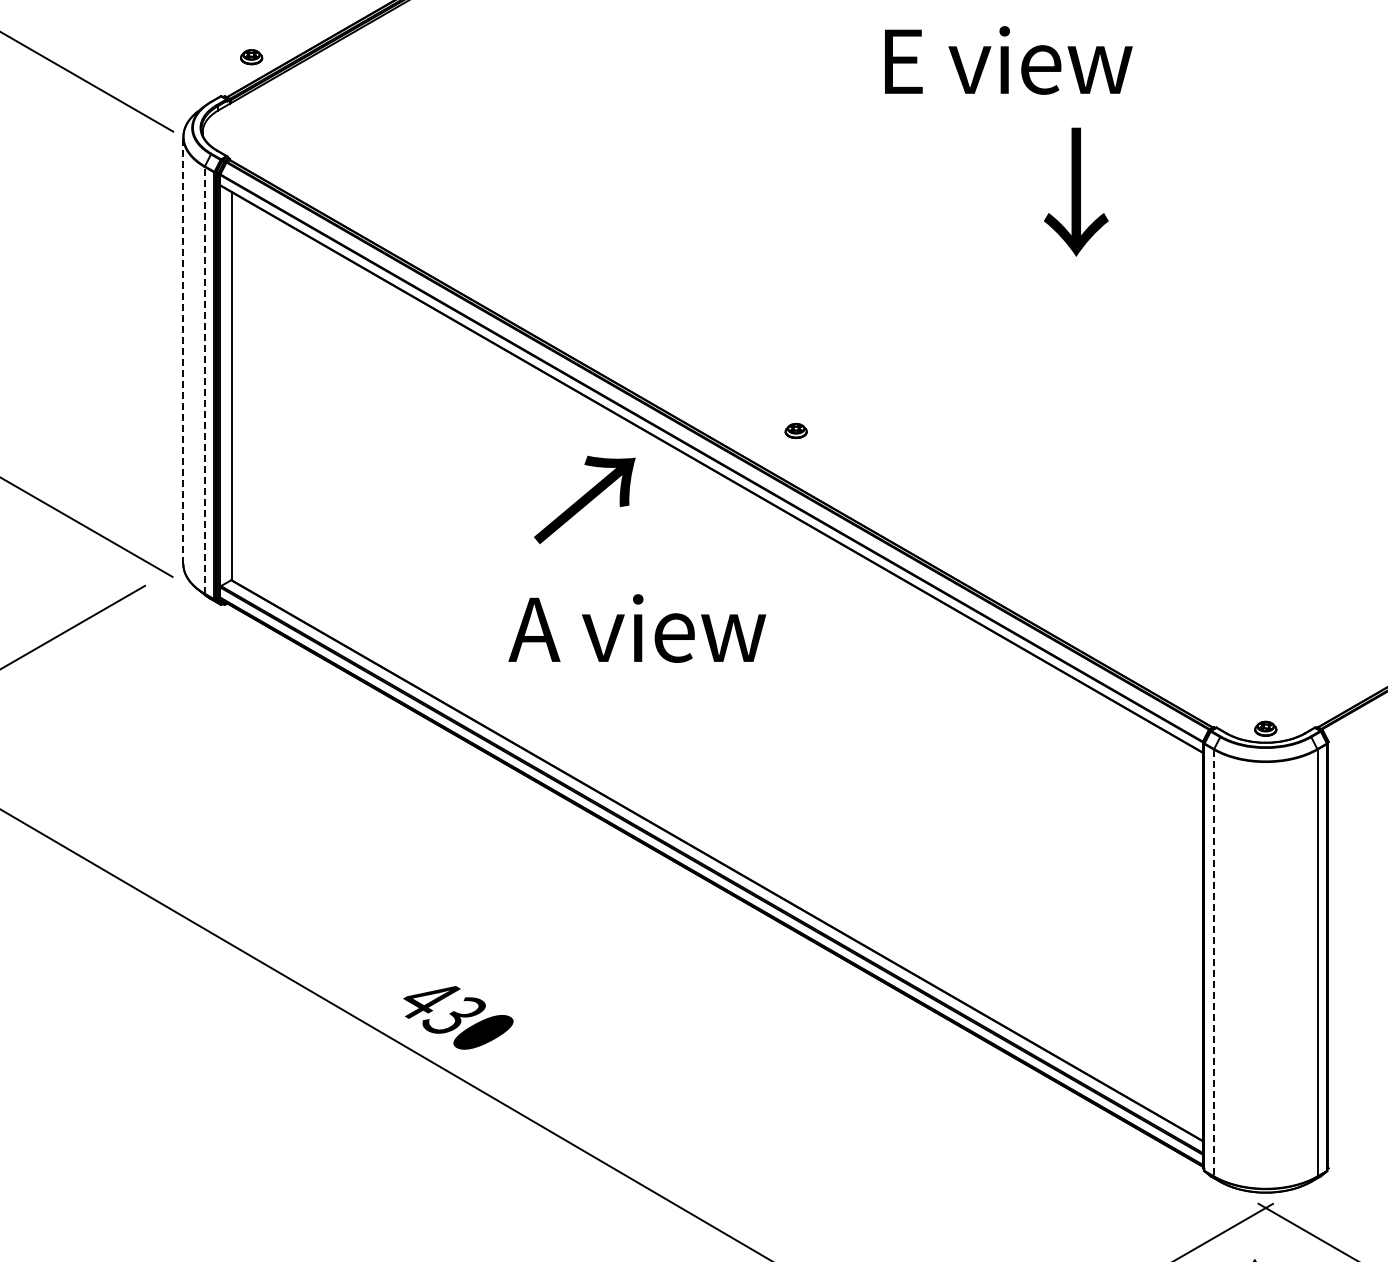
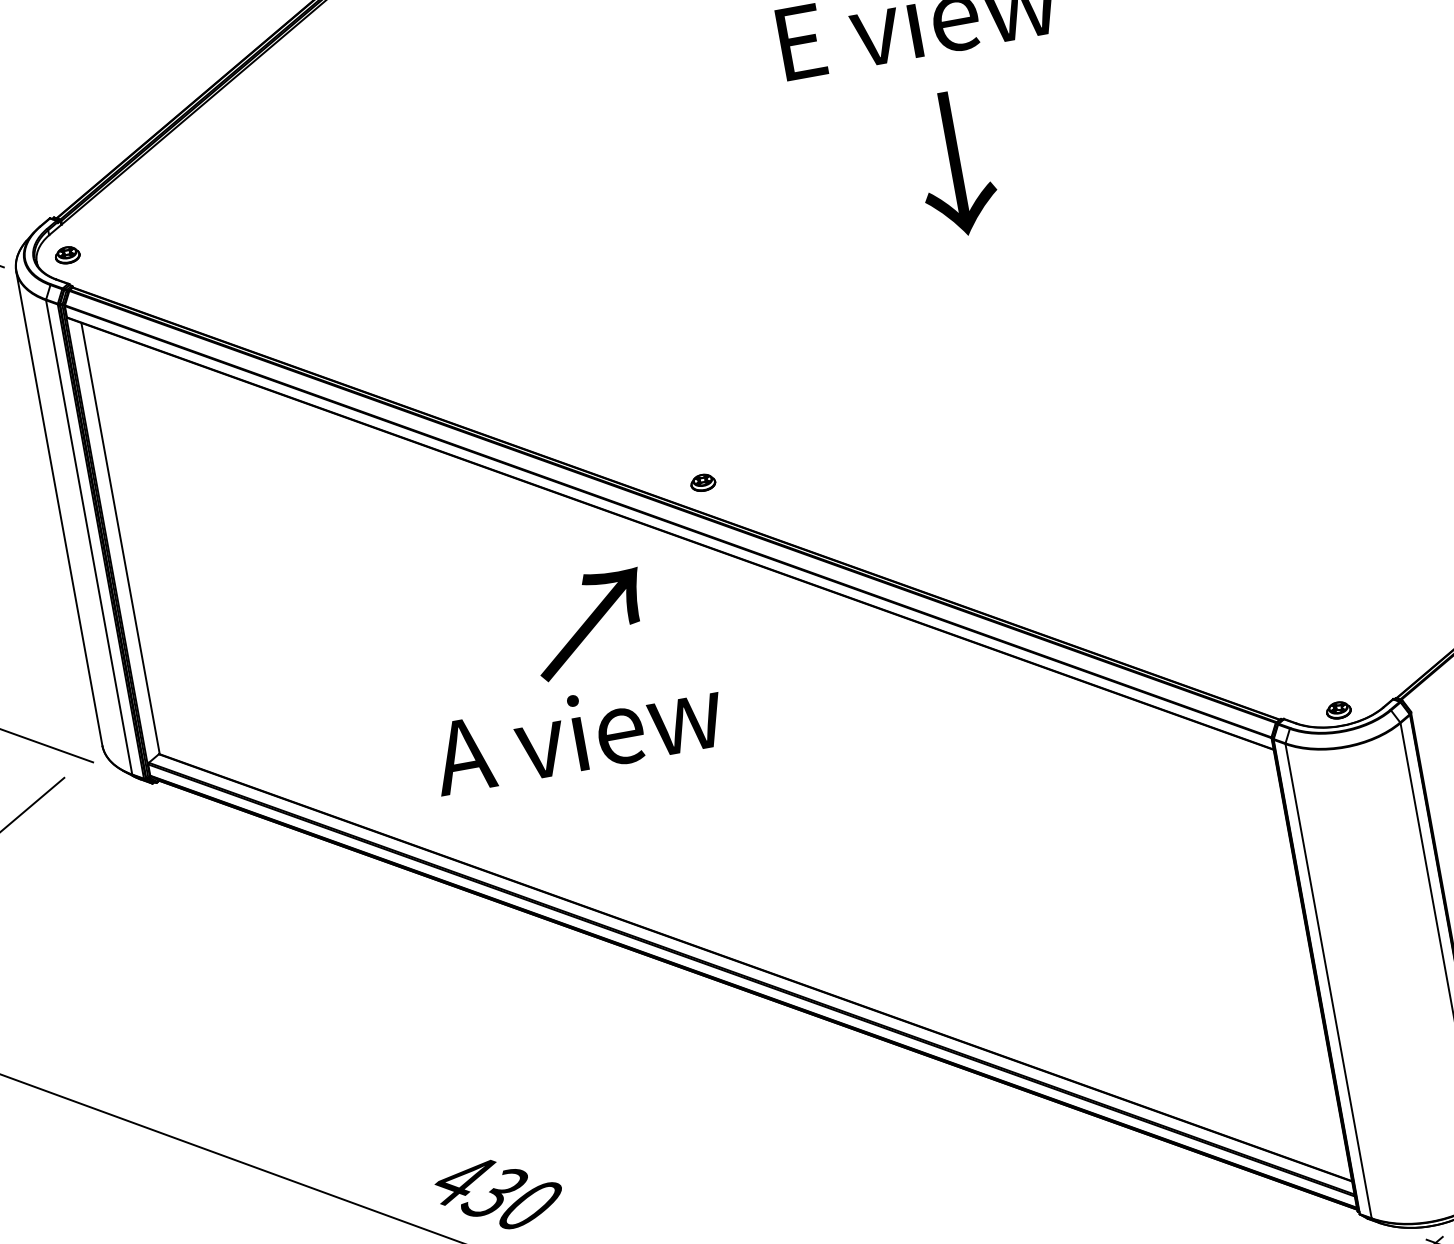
part: (251, 57) -> (67, 255), moved
text: (1076, 191) -> (955, 163), moved
line: (183, 349) -> (59, 507), dashed -> solid
line: (204, 379) -> (88, 536), dashed -> solid
part: (795, 430) -> (702, 482), moved
text: (584, 499) -> (589, 623), moved
text: (637, 628) -> (578, 733), moved
line: (1214, 963) -> (1329, 981), dashed -> solid

